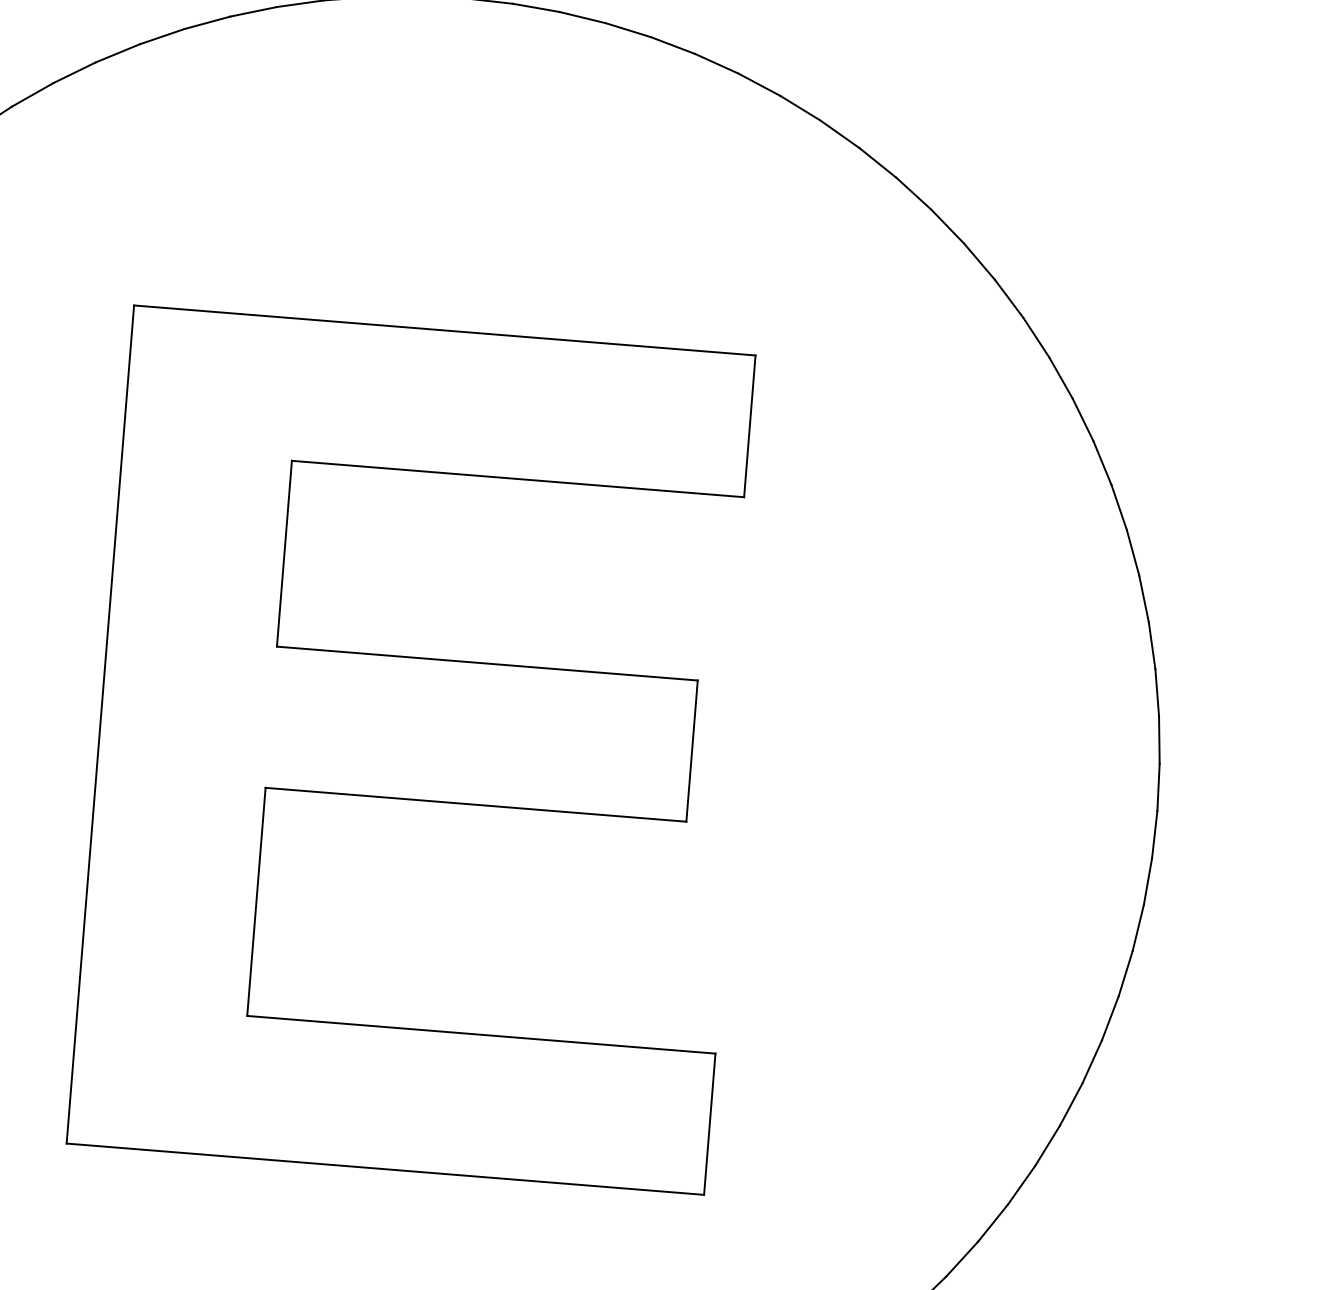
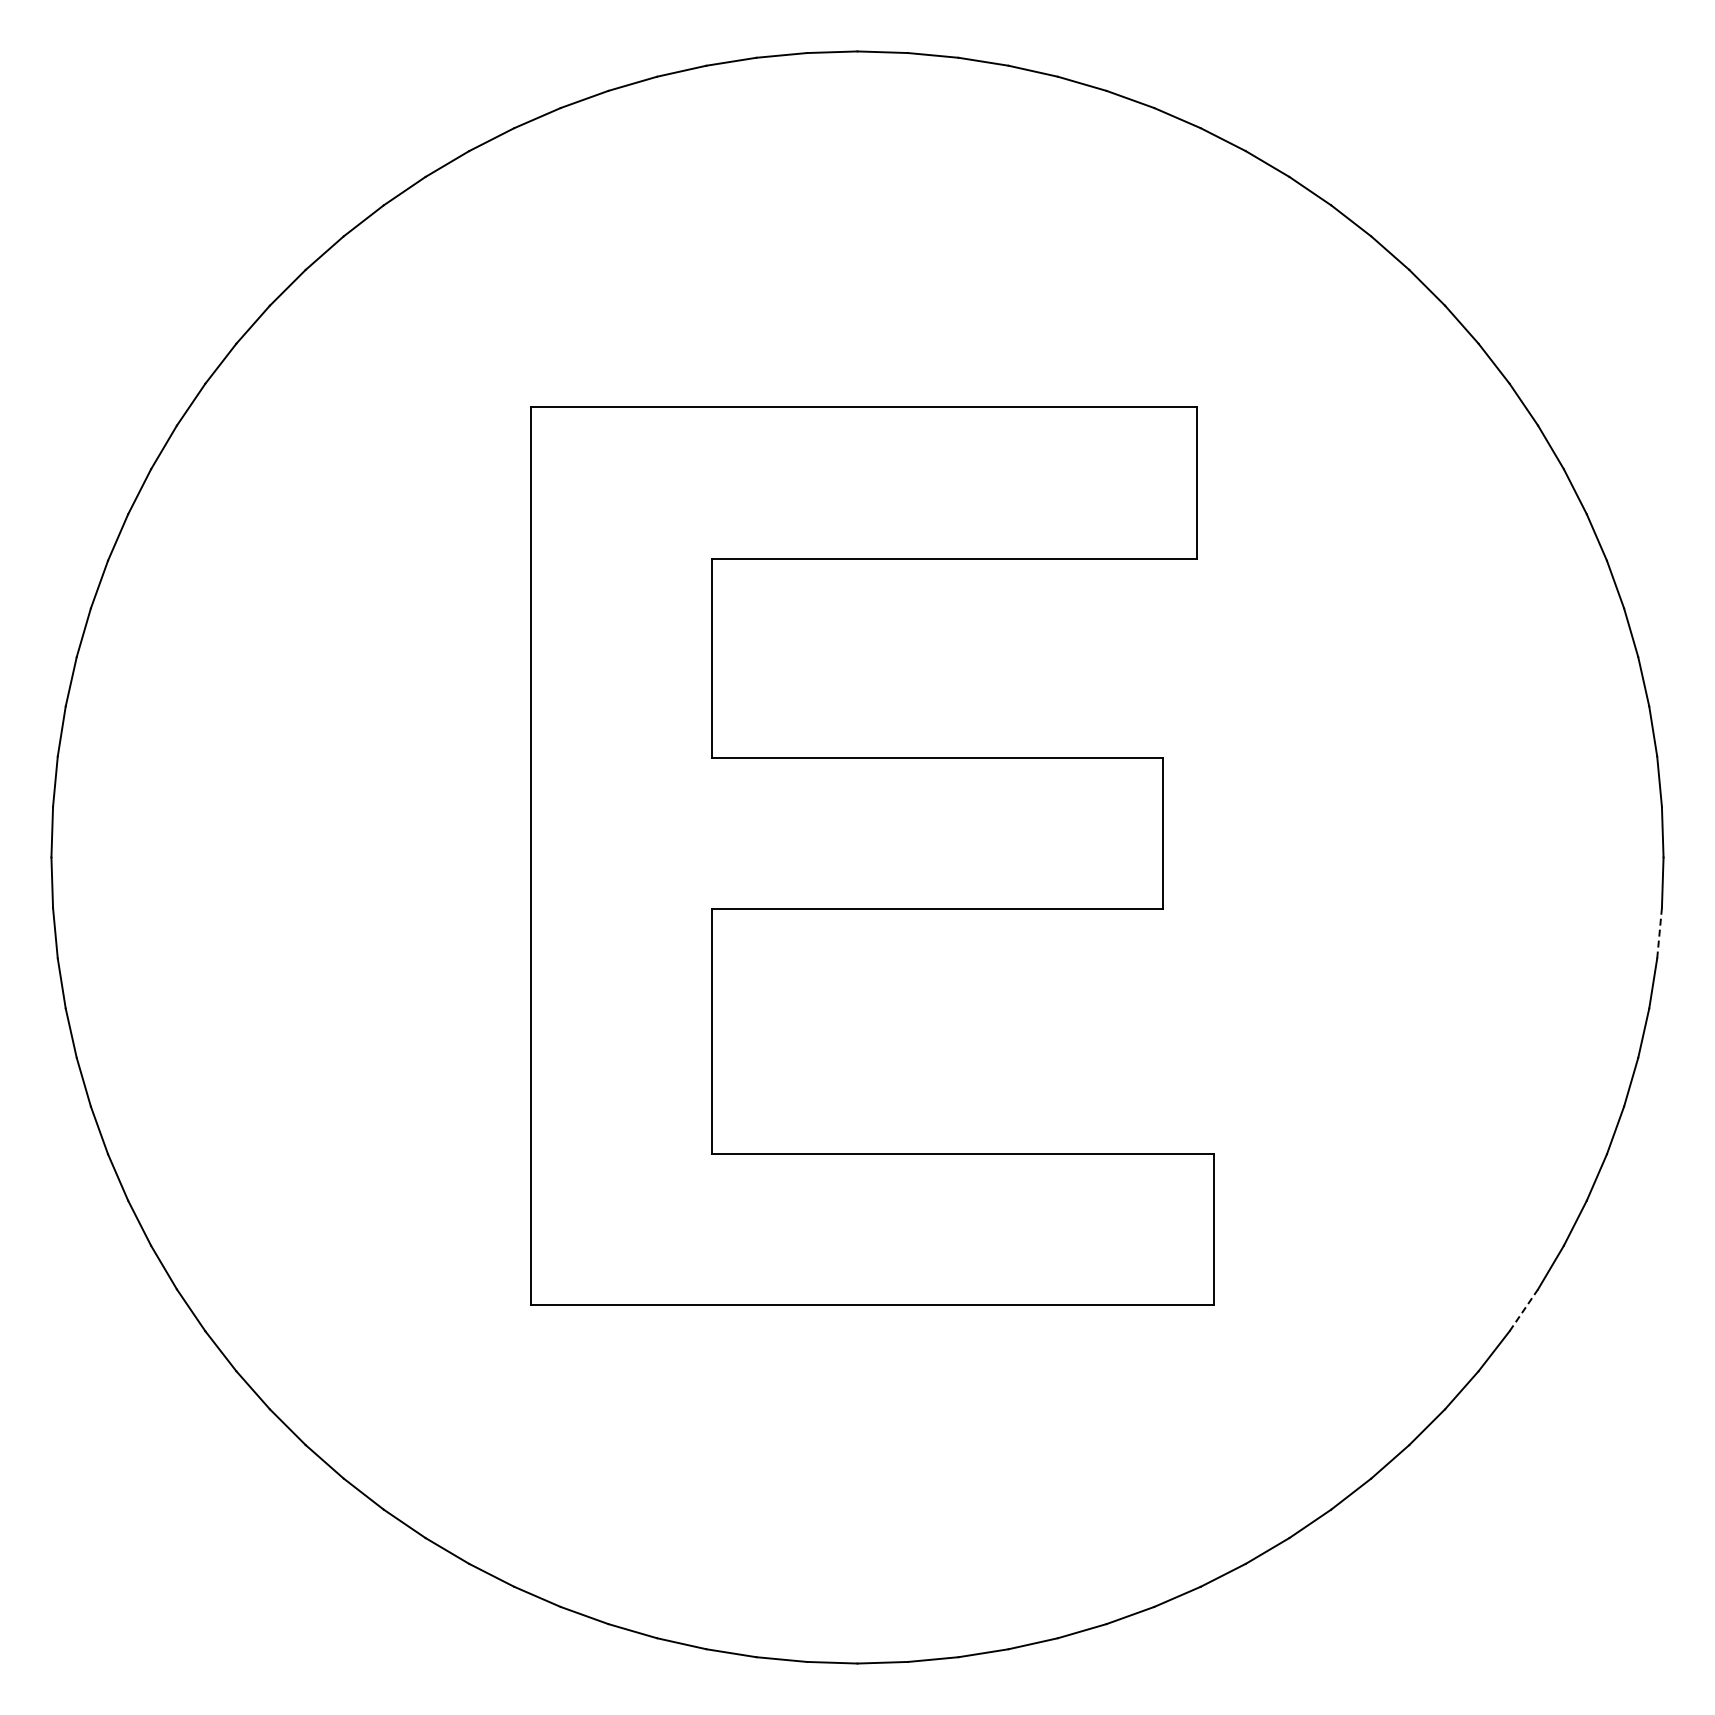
line: (1147, 880) -> (1659, 932), solid -> dashed
line: (993, 1222) -> (1524, 1309), solid -> dashed

